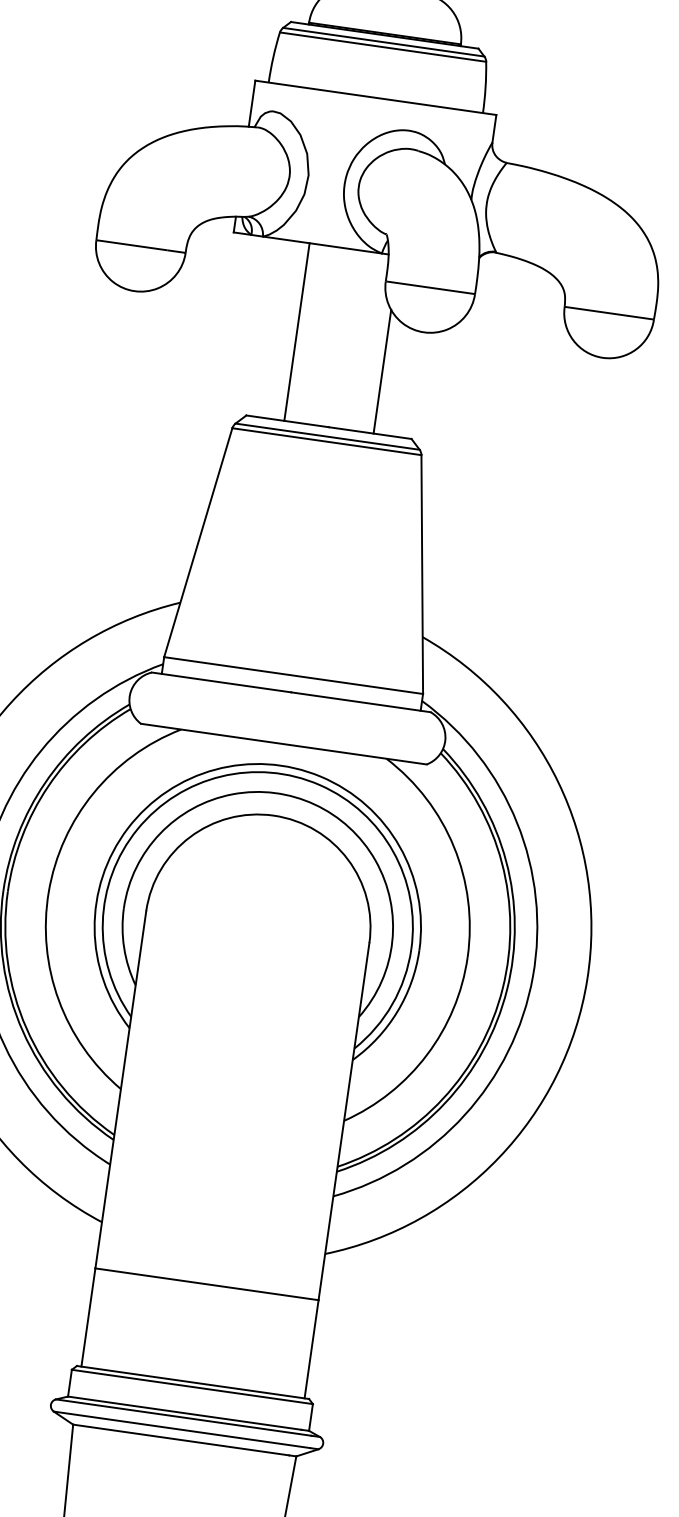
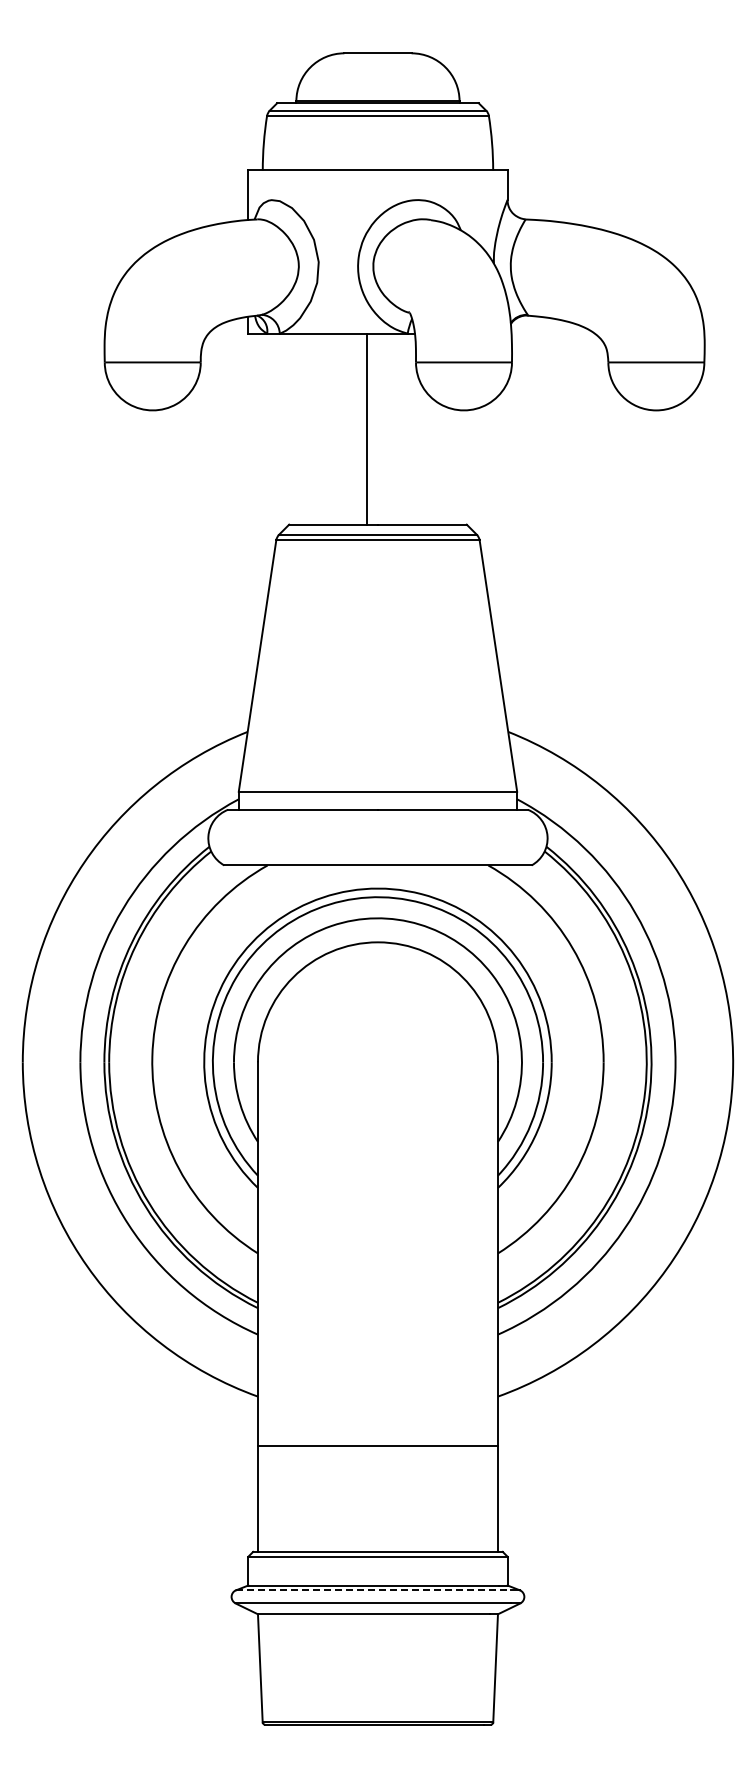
line: (296, 331) -> (366, 428), moved
line: (382, 371) -> (425, 457), removed
line: (183, 1417) -> (373, 1590), solid -> dashed

